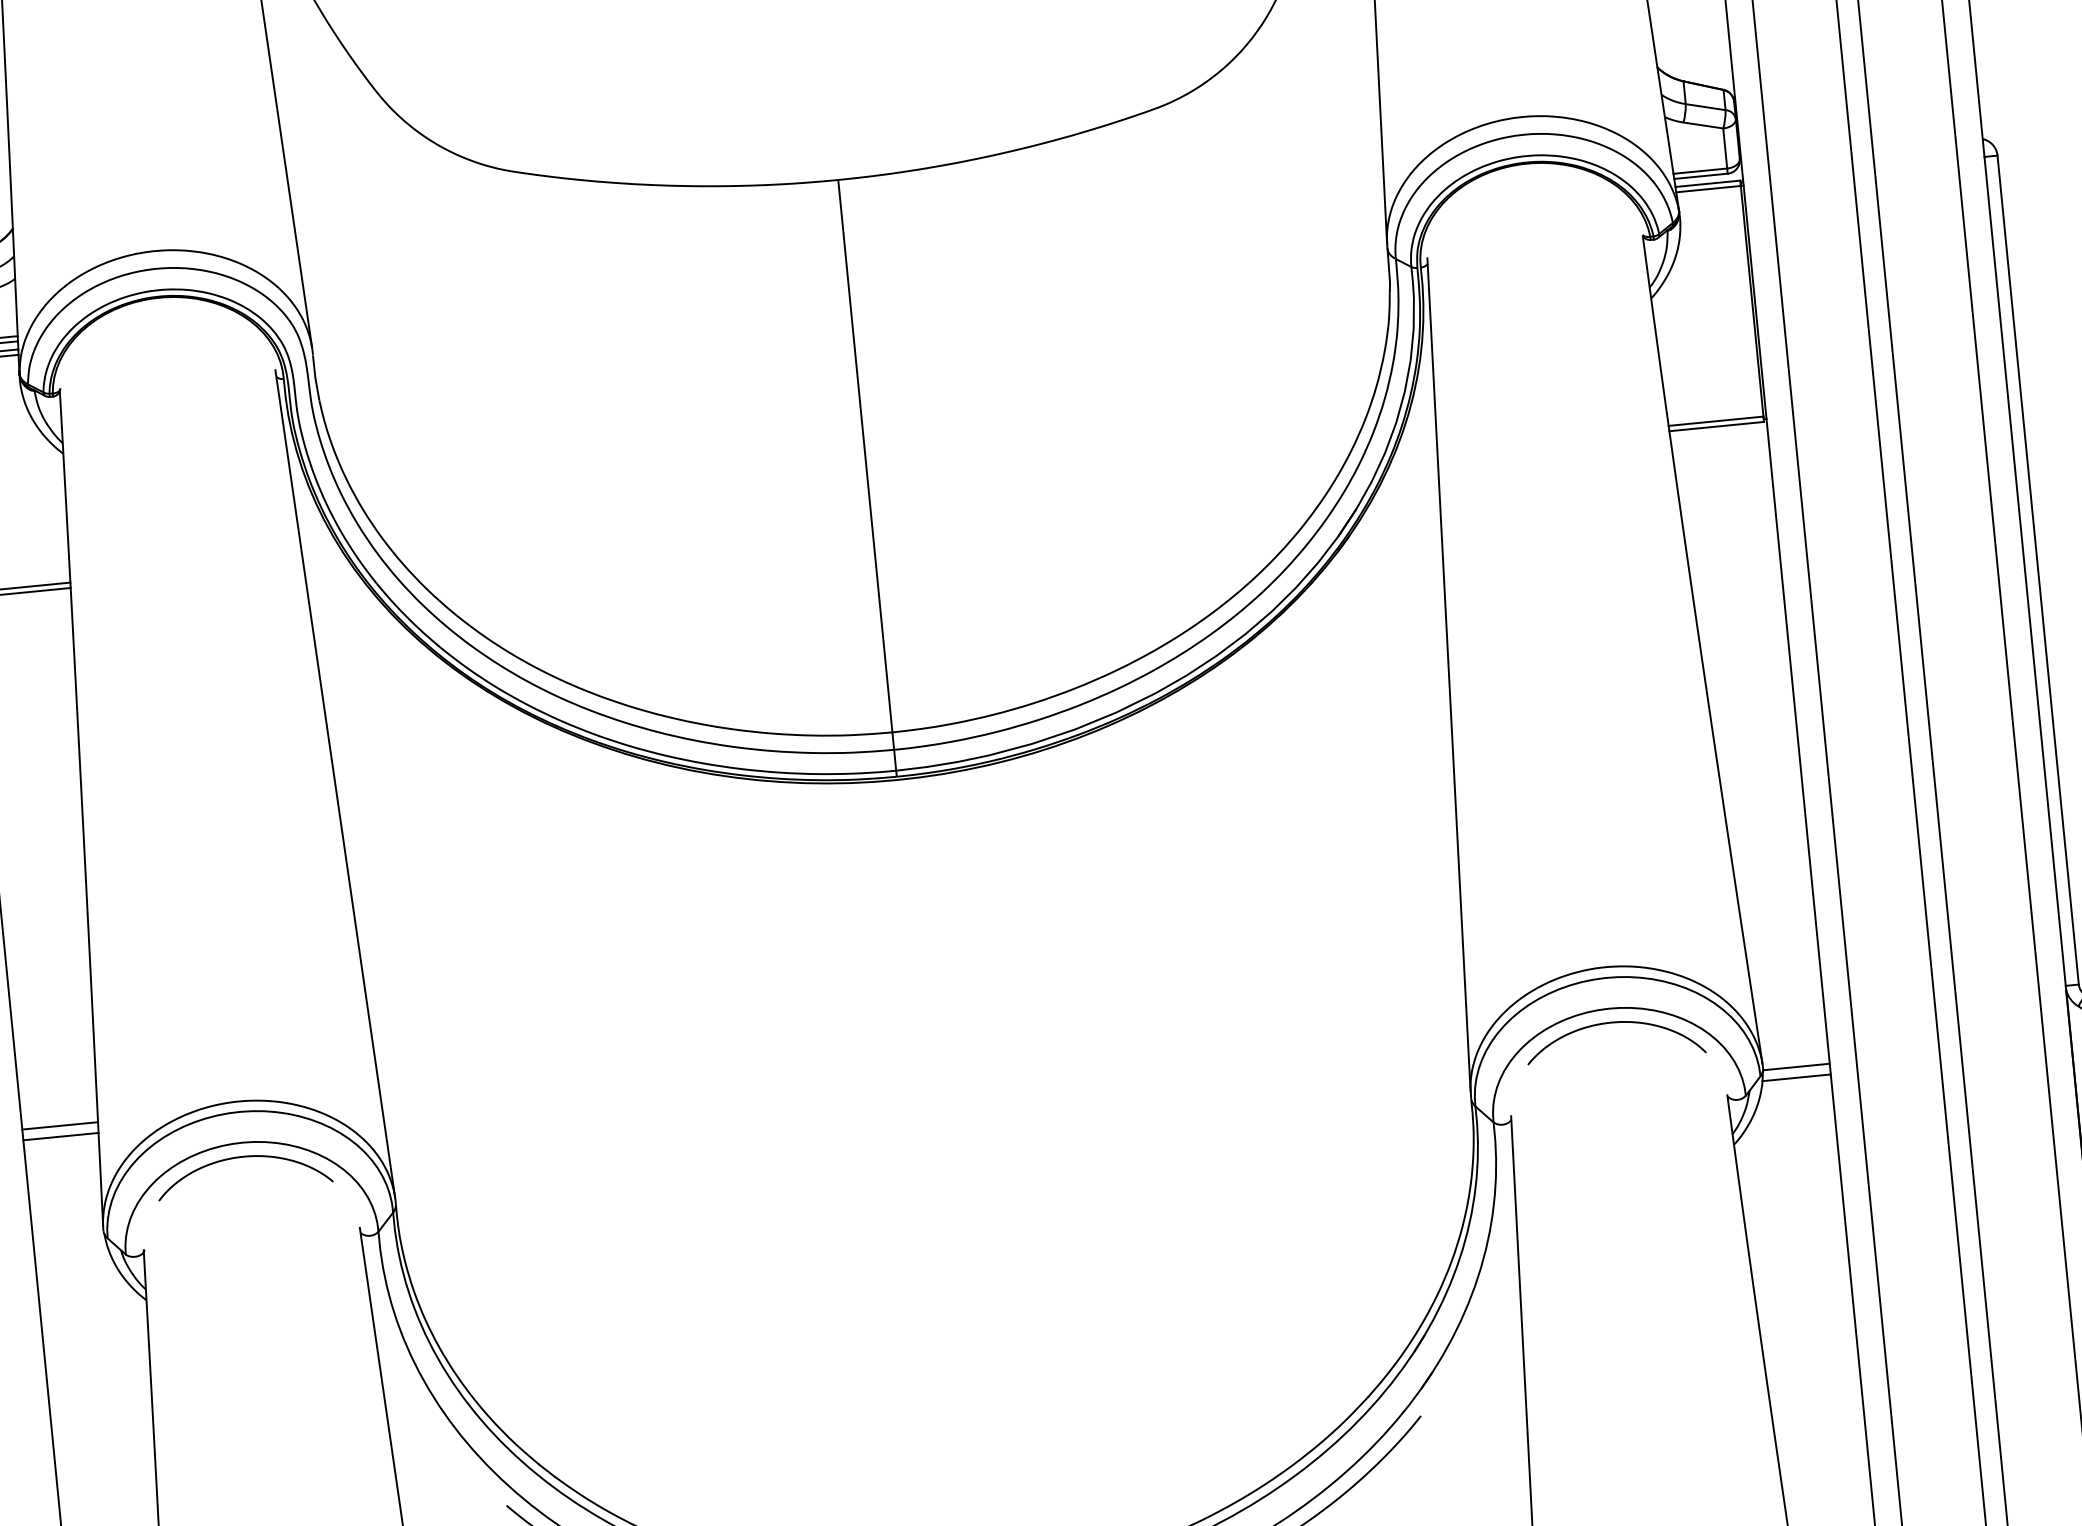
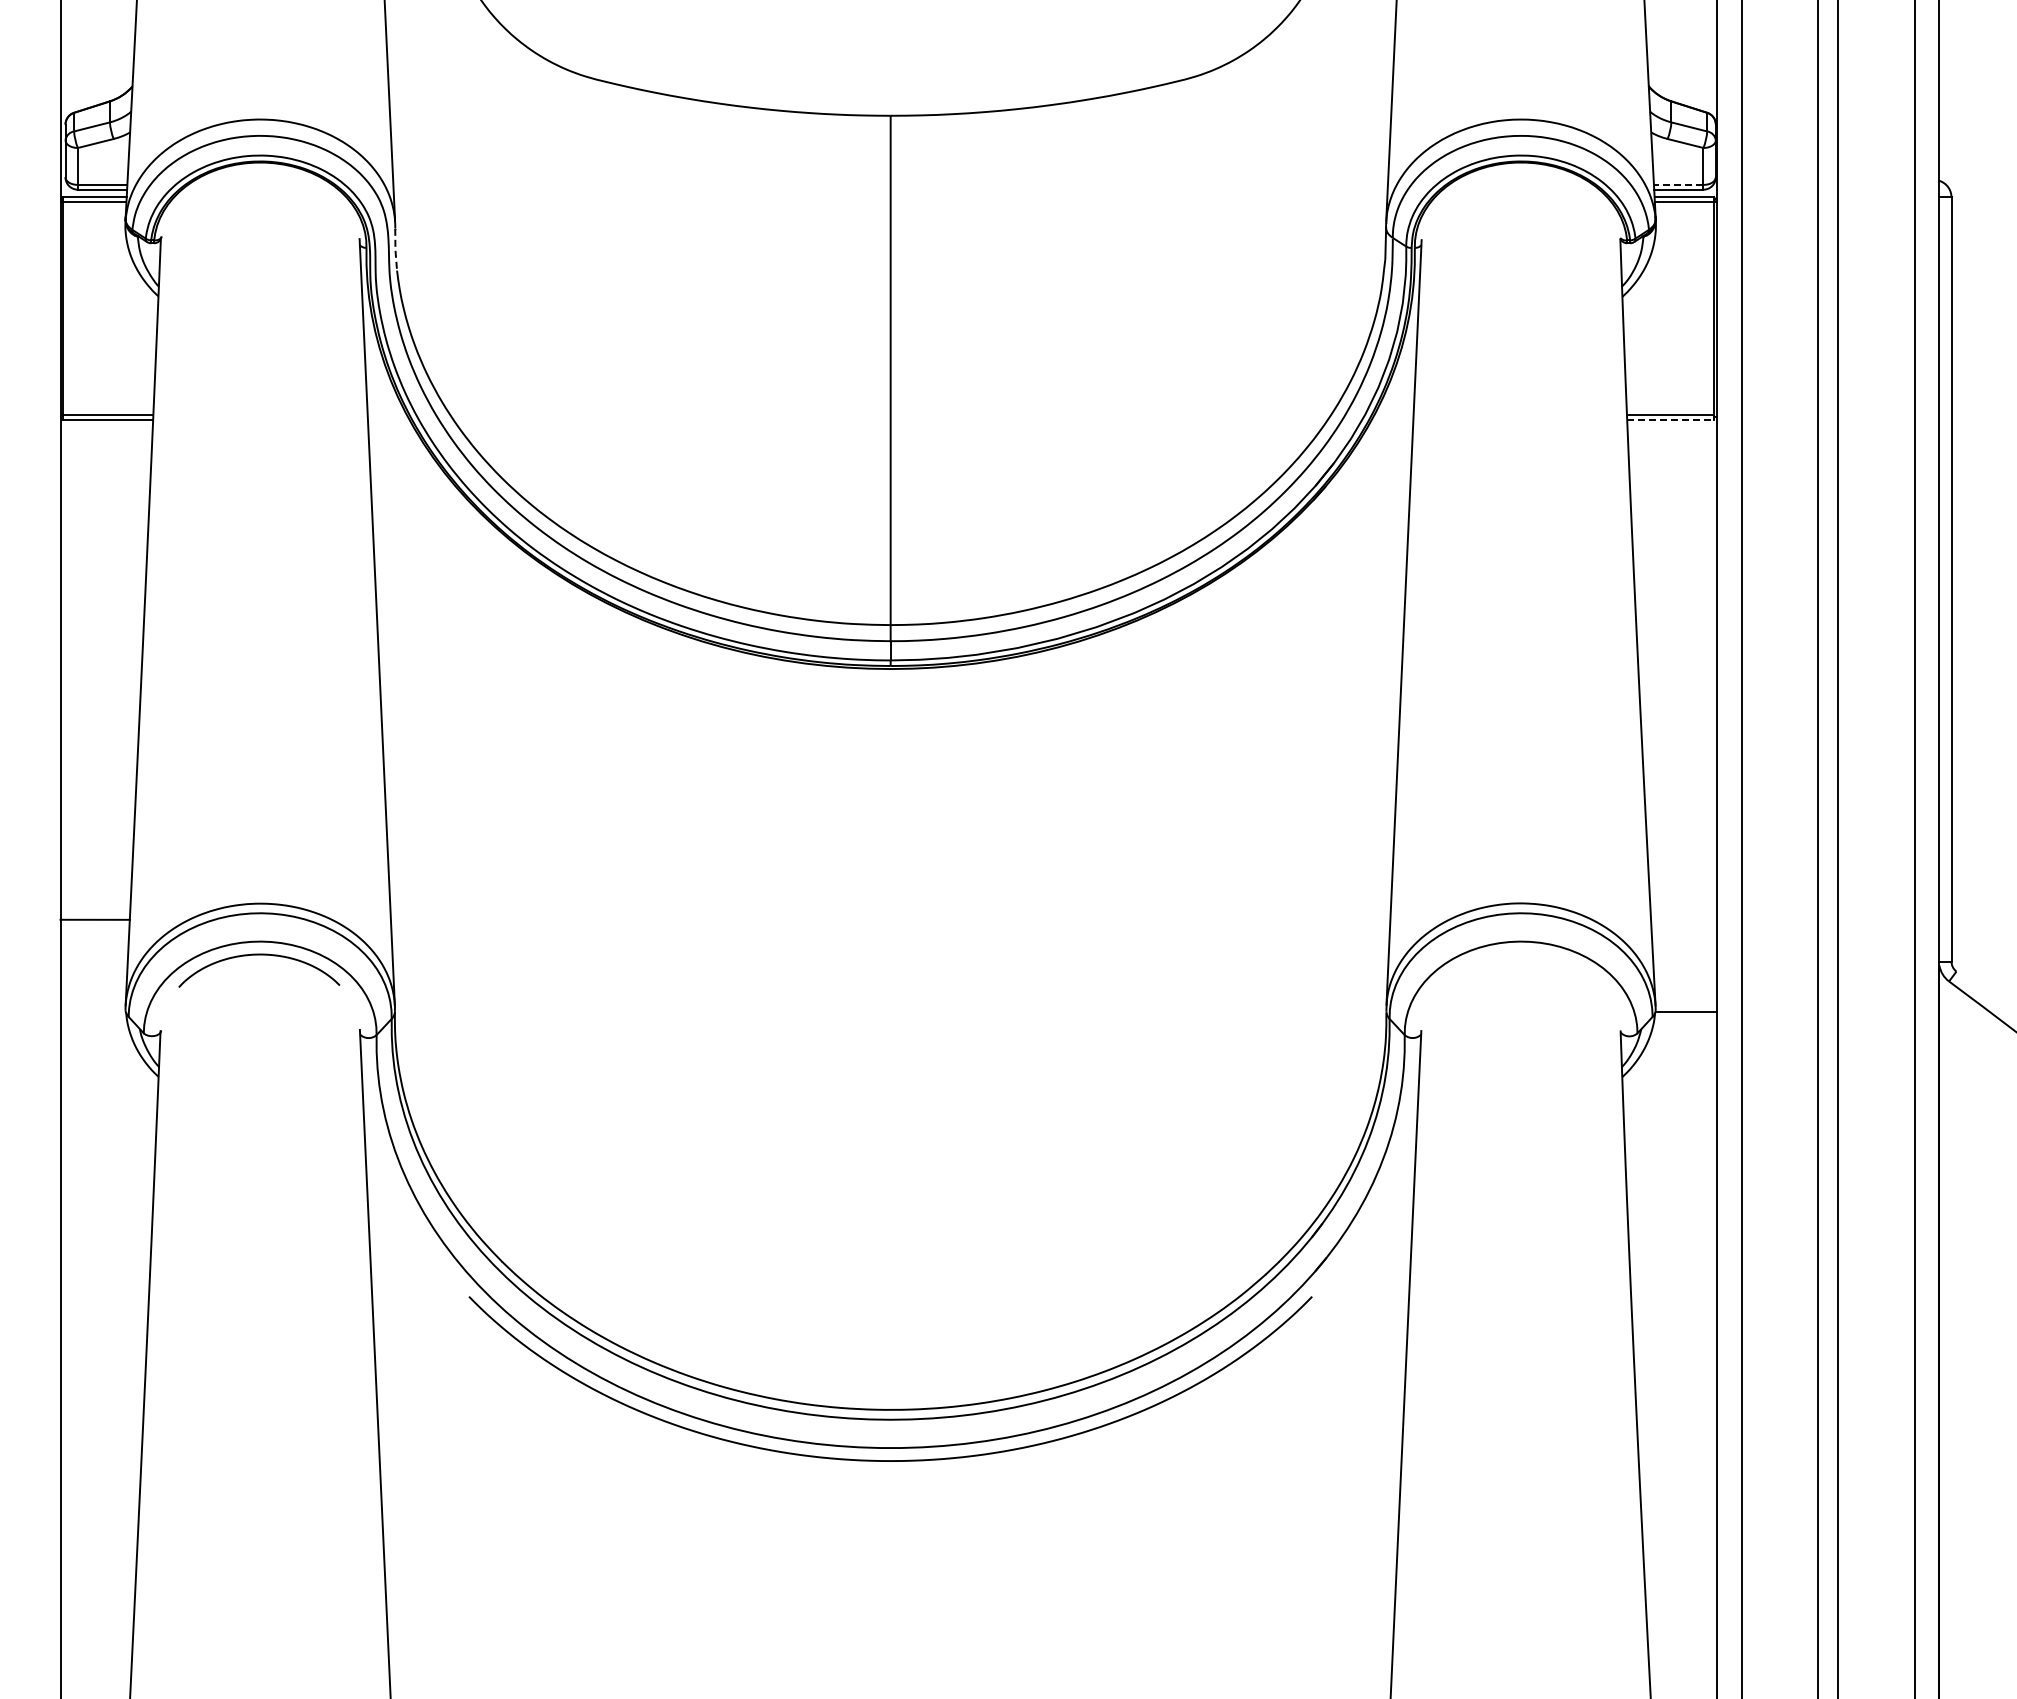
line: (1700, 170) -> (1678, 184), solid -> dashed
line: (315, 377) -> (395, 249), solid -> dashed
line: (1716, 426) -> (1670, 419), solid -> dashed
curve: (1613, 1023) -> (1523, 955), removed
line: (1795, 1077) -> (1684, 1021), removed
line: (60, 1125) -> (95, 909), removed

